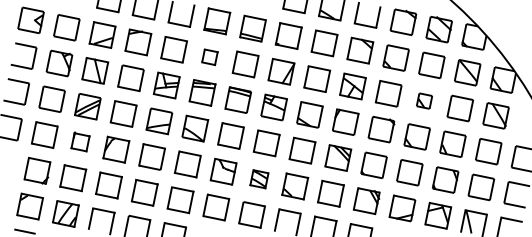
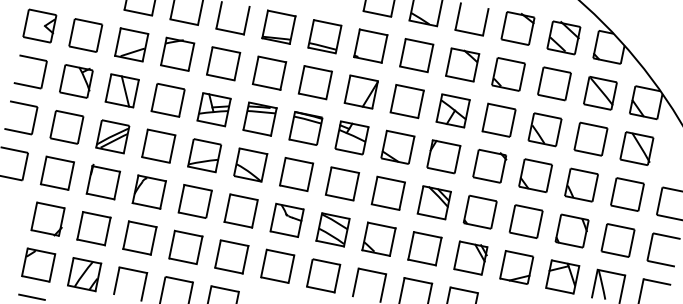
part: (209, 57) -> (268, 73), size x1.67
part: (424, 100) -> (545, 128), size x1.67
part: (80, 141) -> (103, 181), size x1.43
part: (259, 179) -> (333, 230), size x1.43

